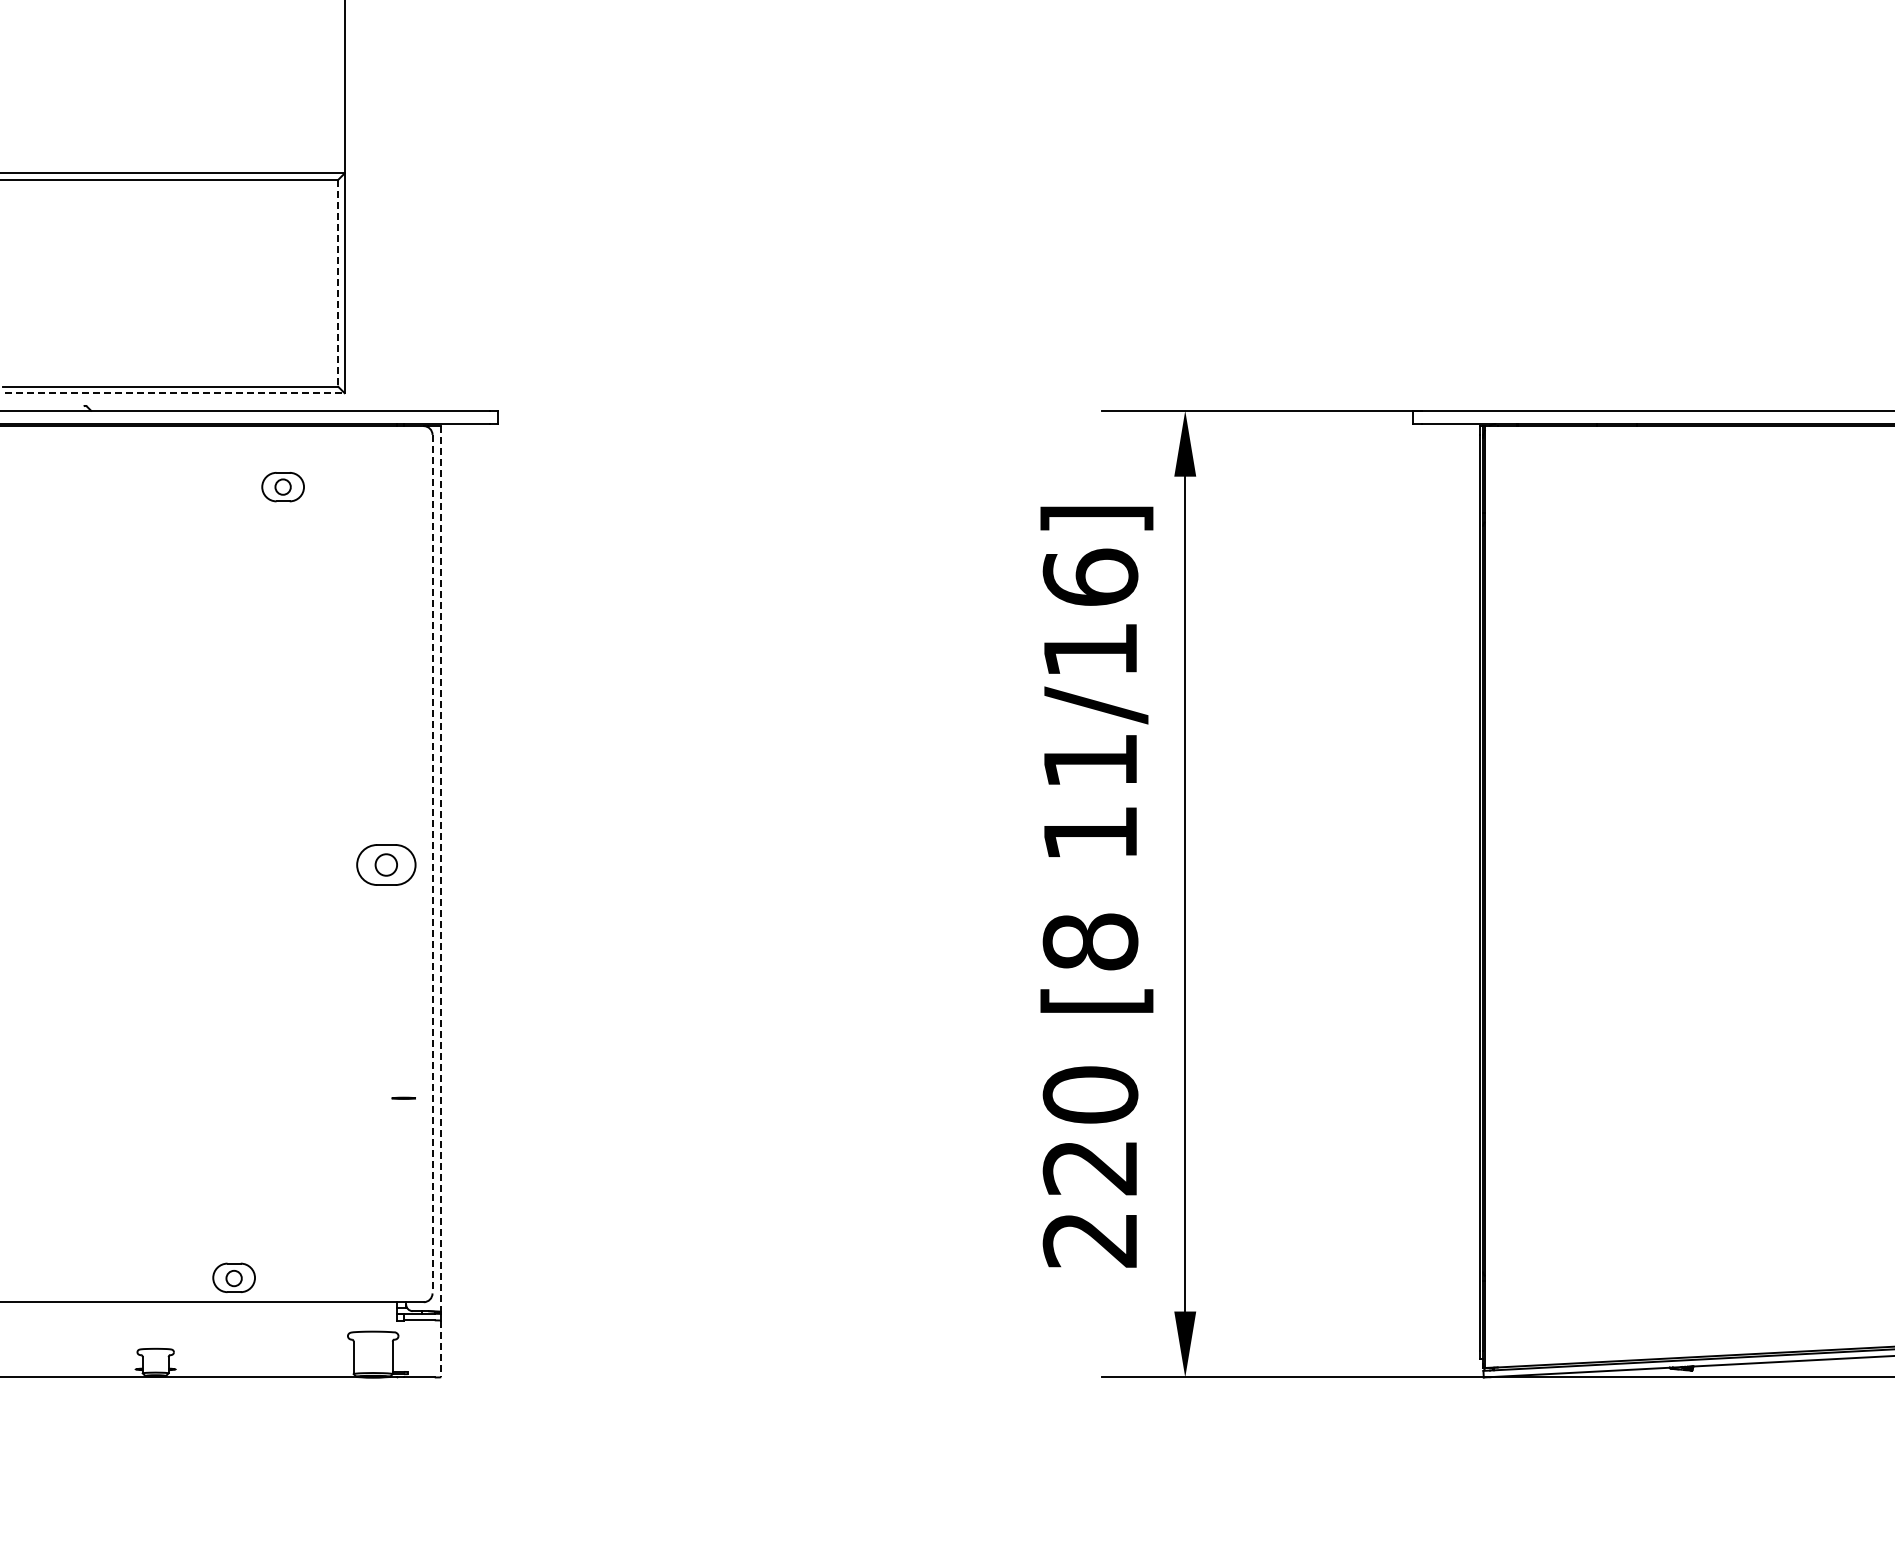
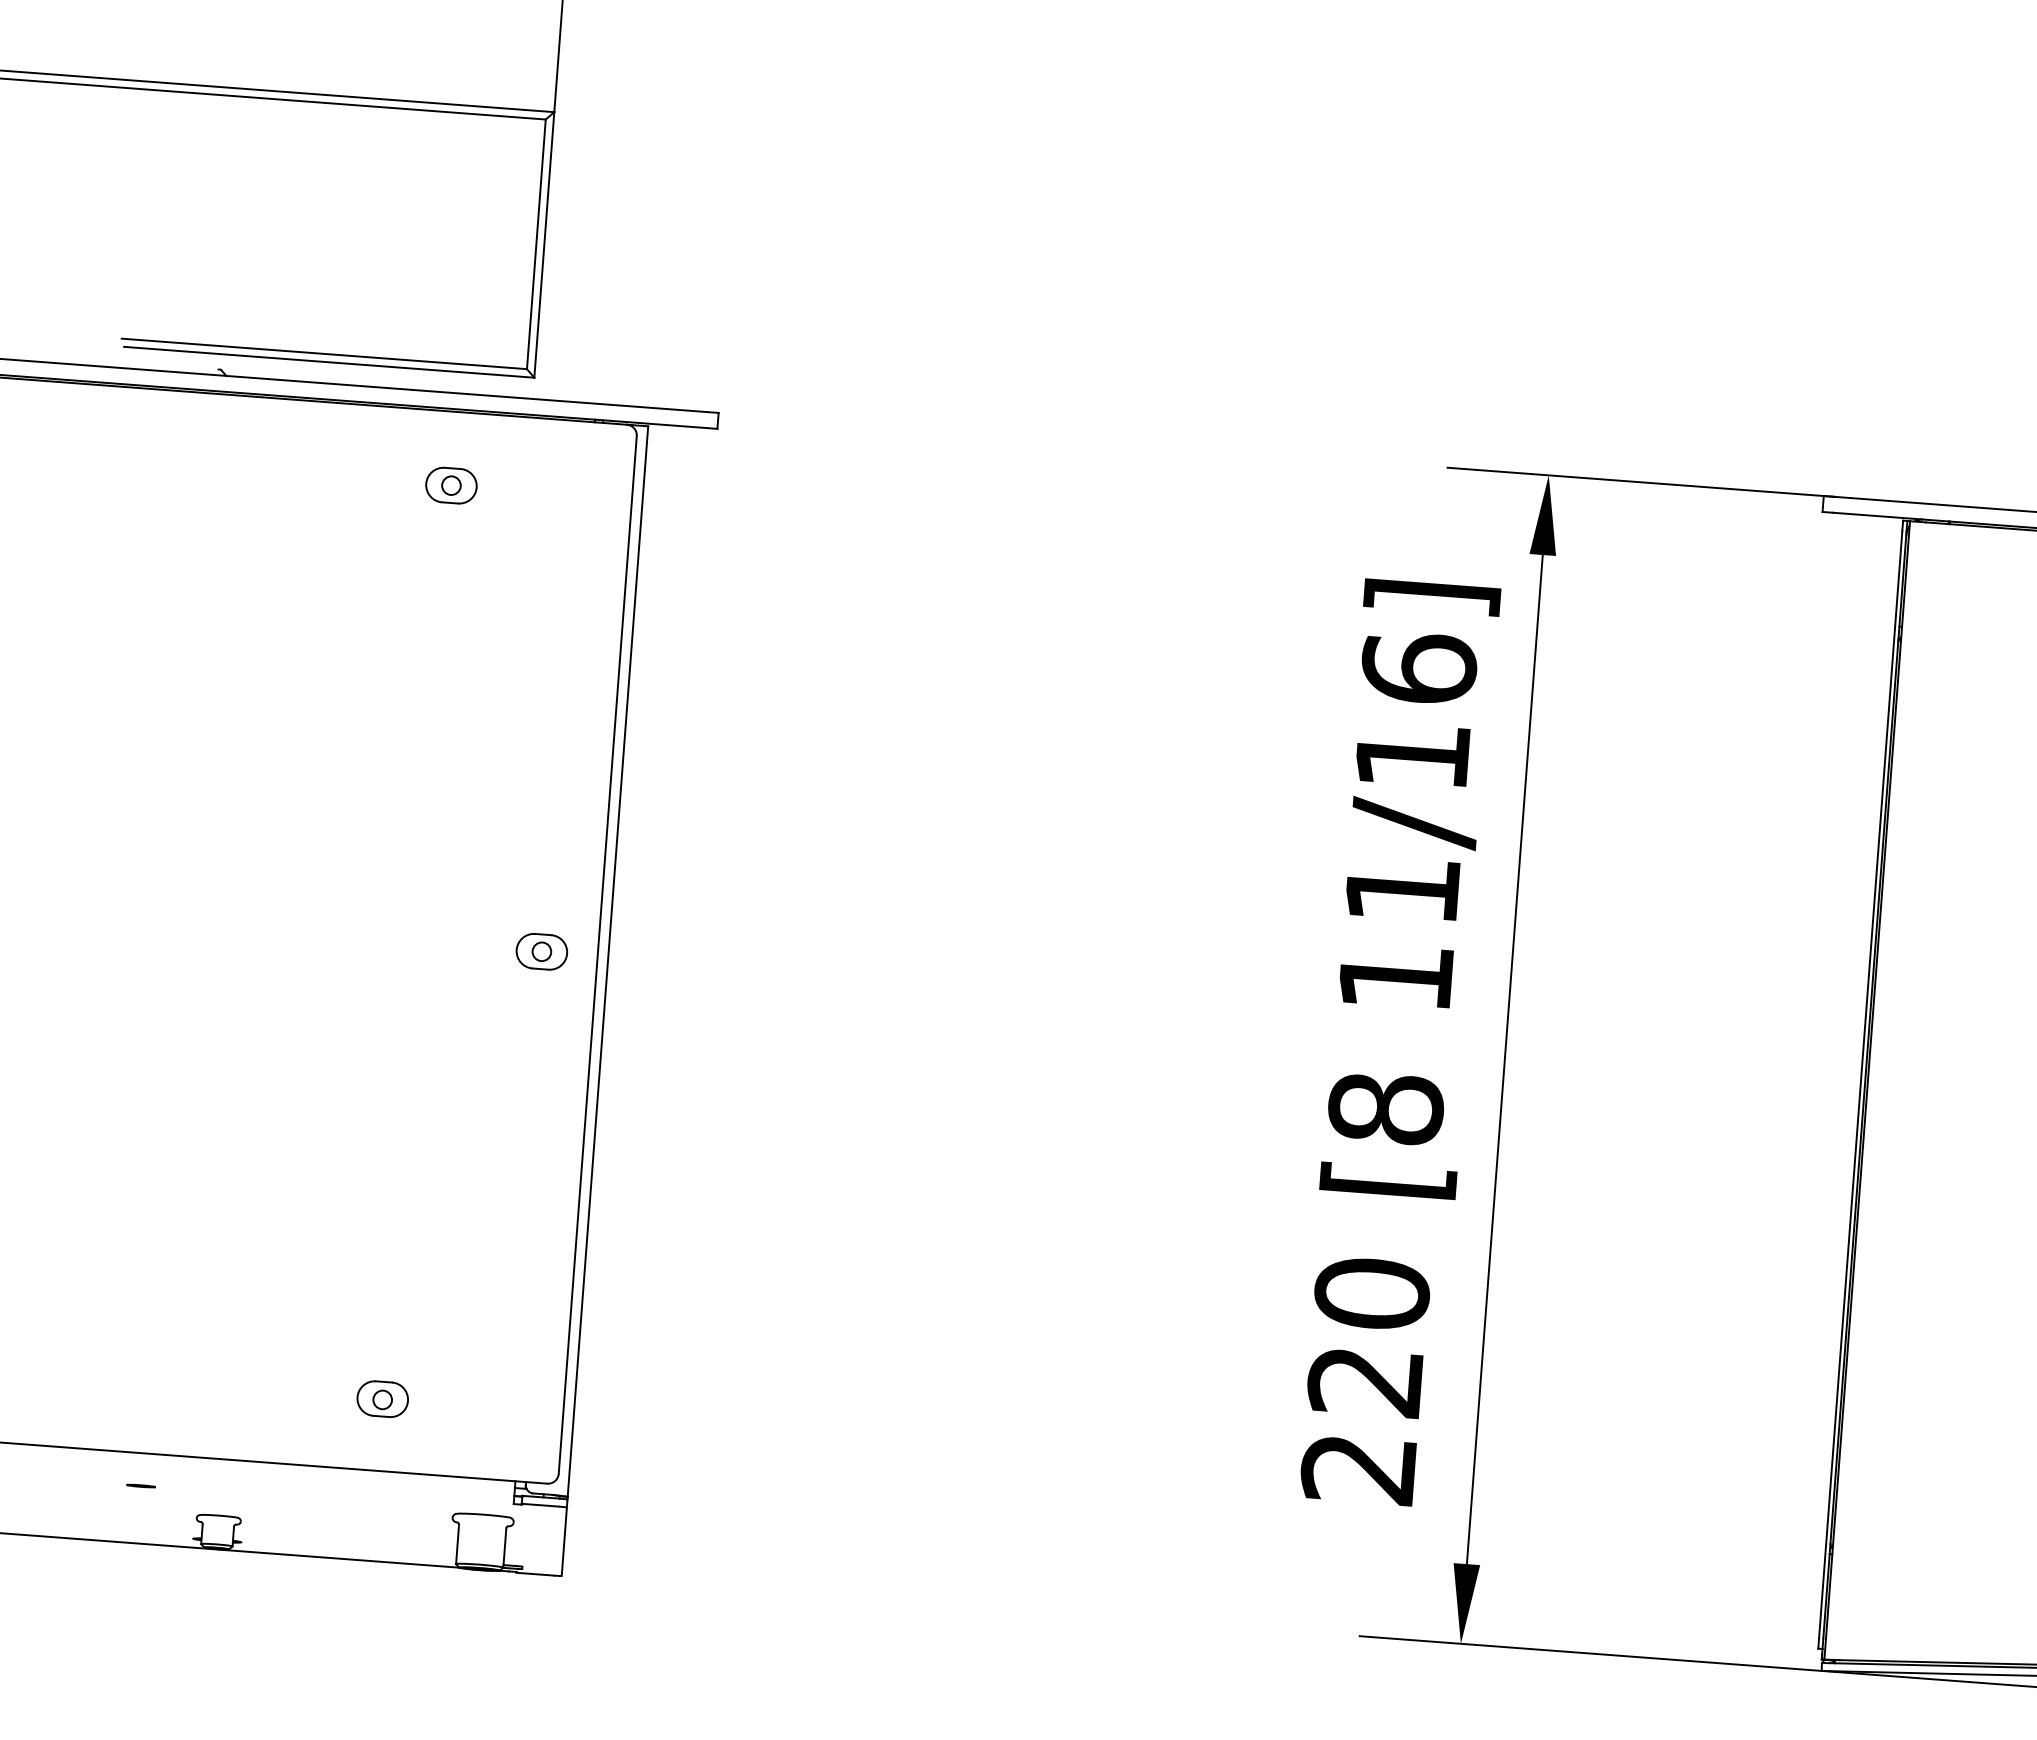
line: (338, 283) -> (536, 244), dashed -> solid
line: (174, 393) -> (328, 362), dashed -> solid
part: (386, 864) -> (542, 951), size x0.71
line: (432, 864) -> (597, 955), dashed -> solid
line: (441, 868) -> (608, 961), dashed -> solid
line: (403, 1097) -> (140, 1485), moved
part: (233, 1277) -> (382, 1398), moved
line: (441, 1349) -> (564, 1542), dashed -> solid

